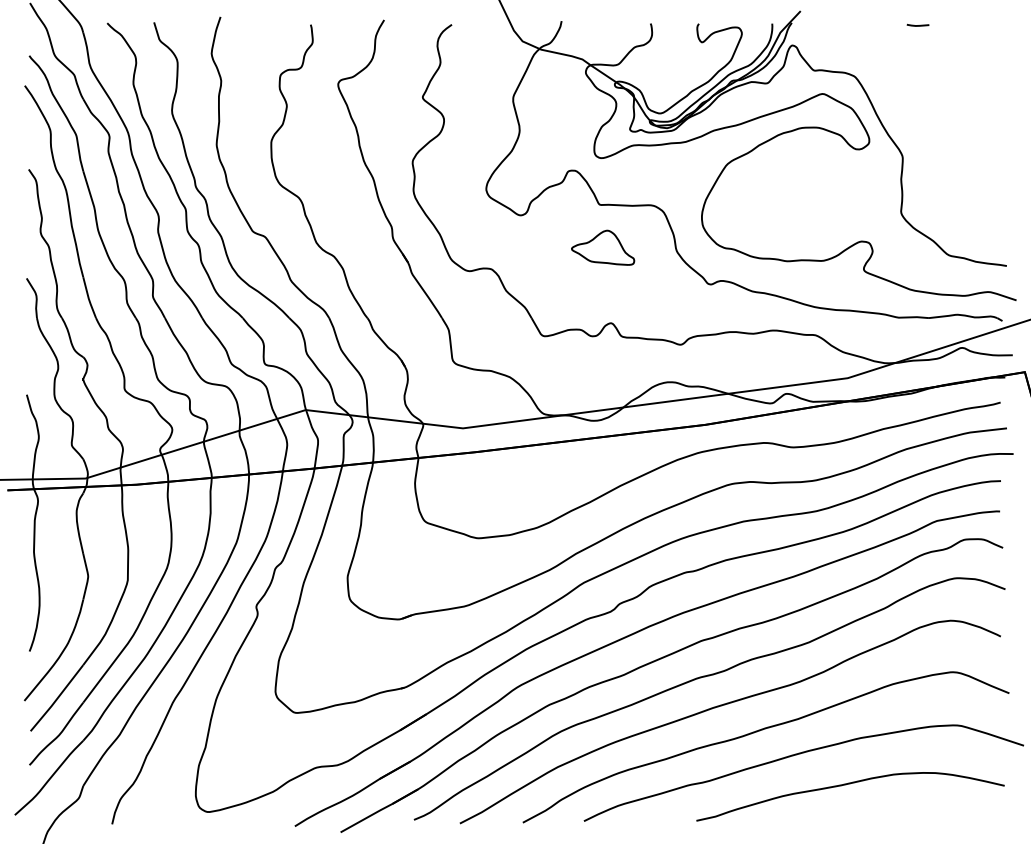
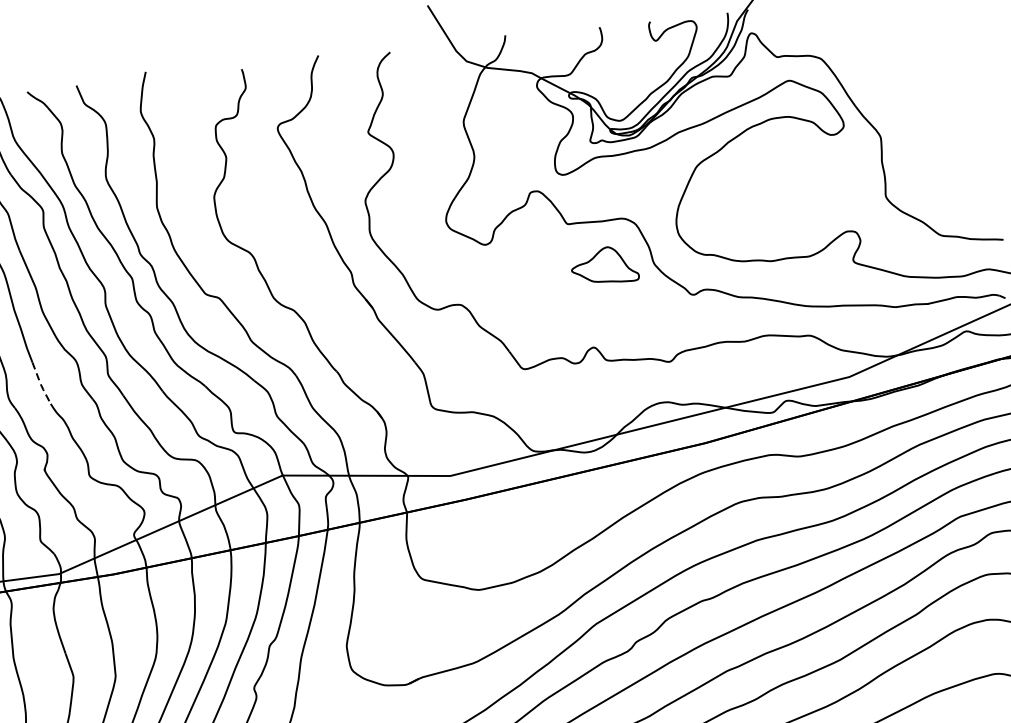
part: (603, 247) -> (605, 265), moved
line: (88, 298) -> (40, 384), solid -> dashed

